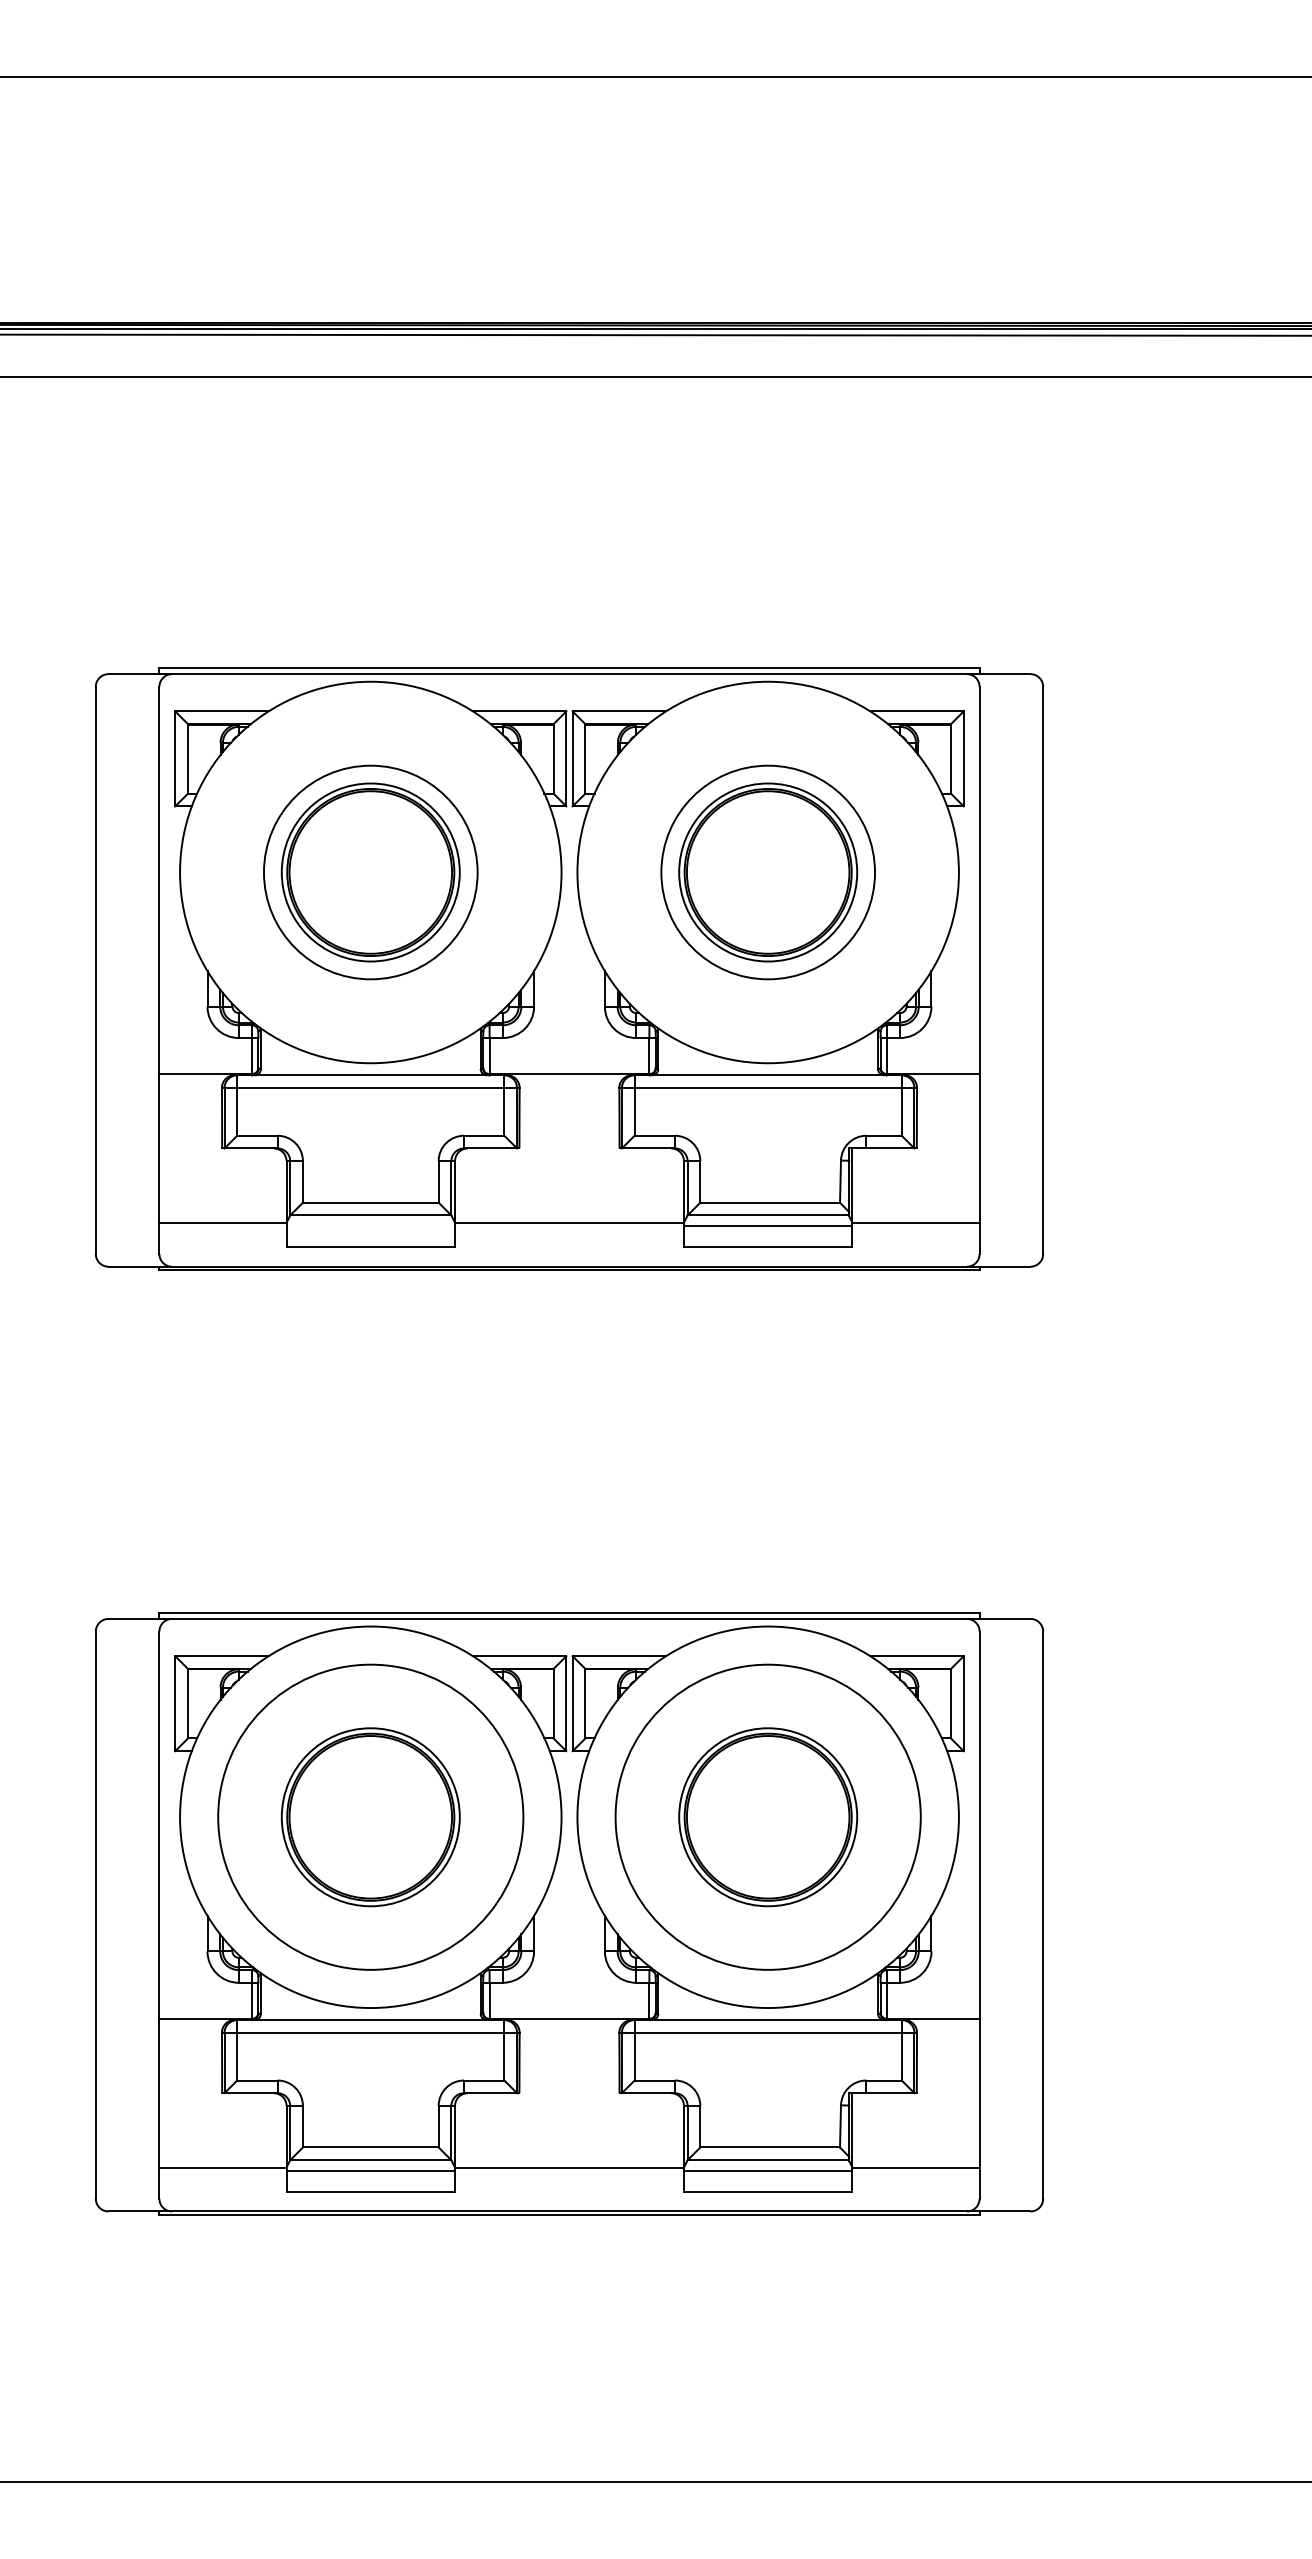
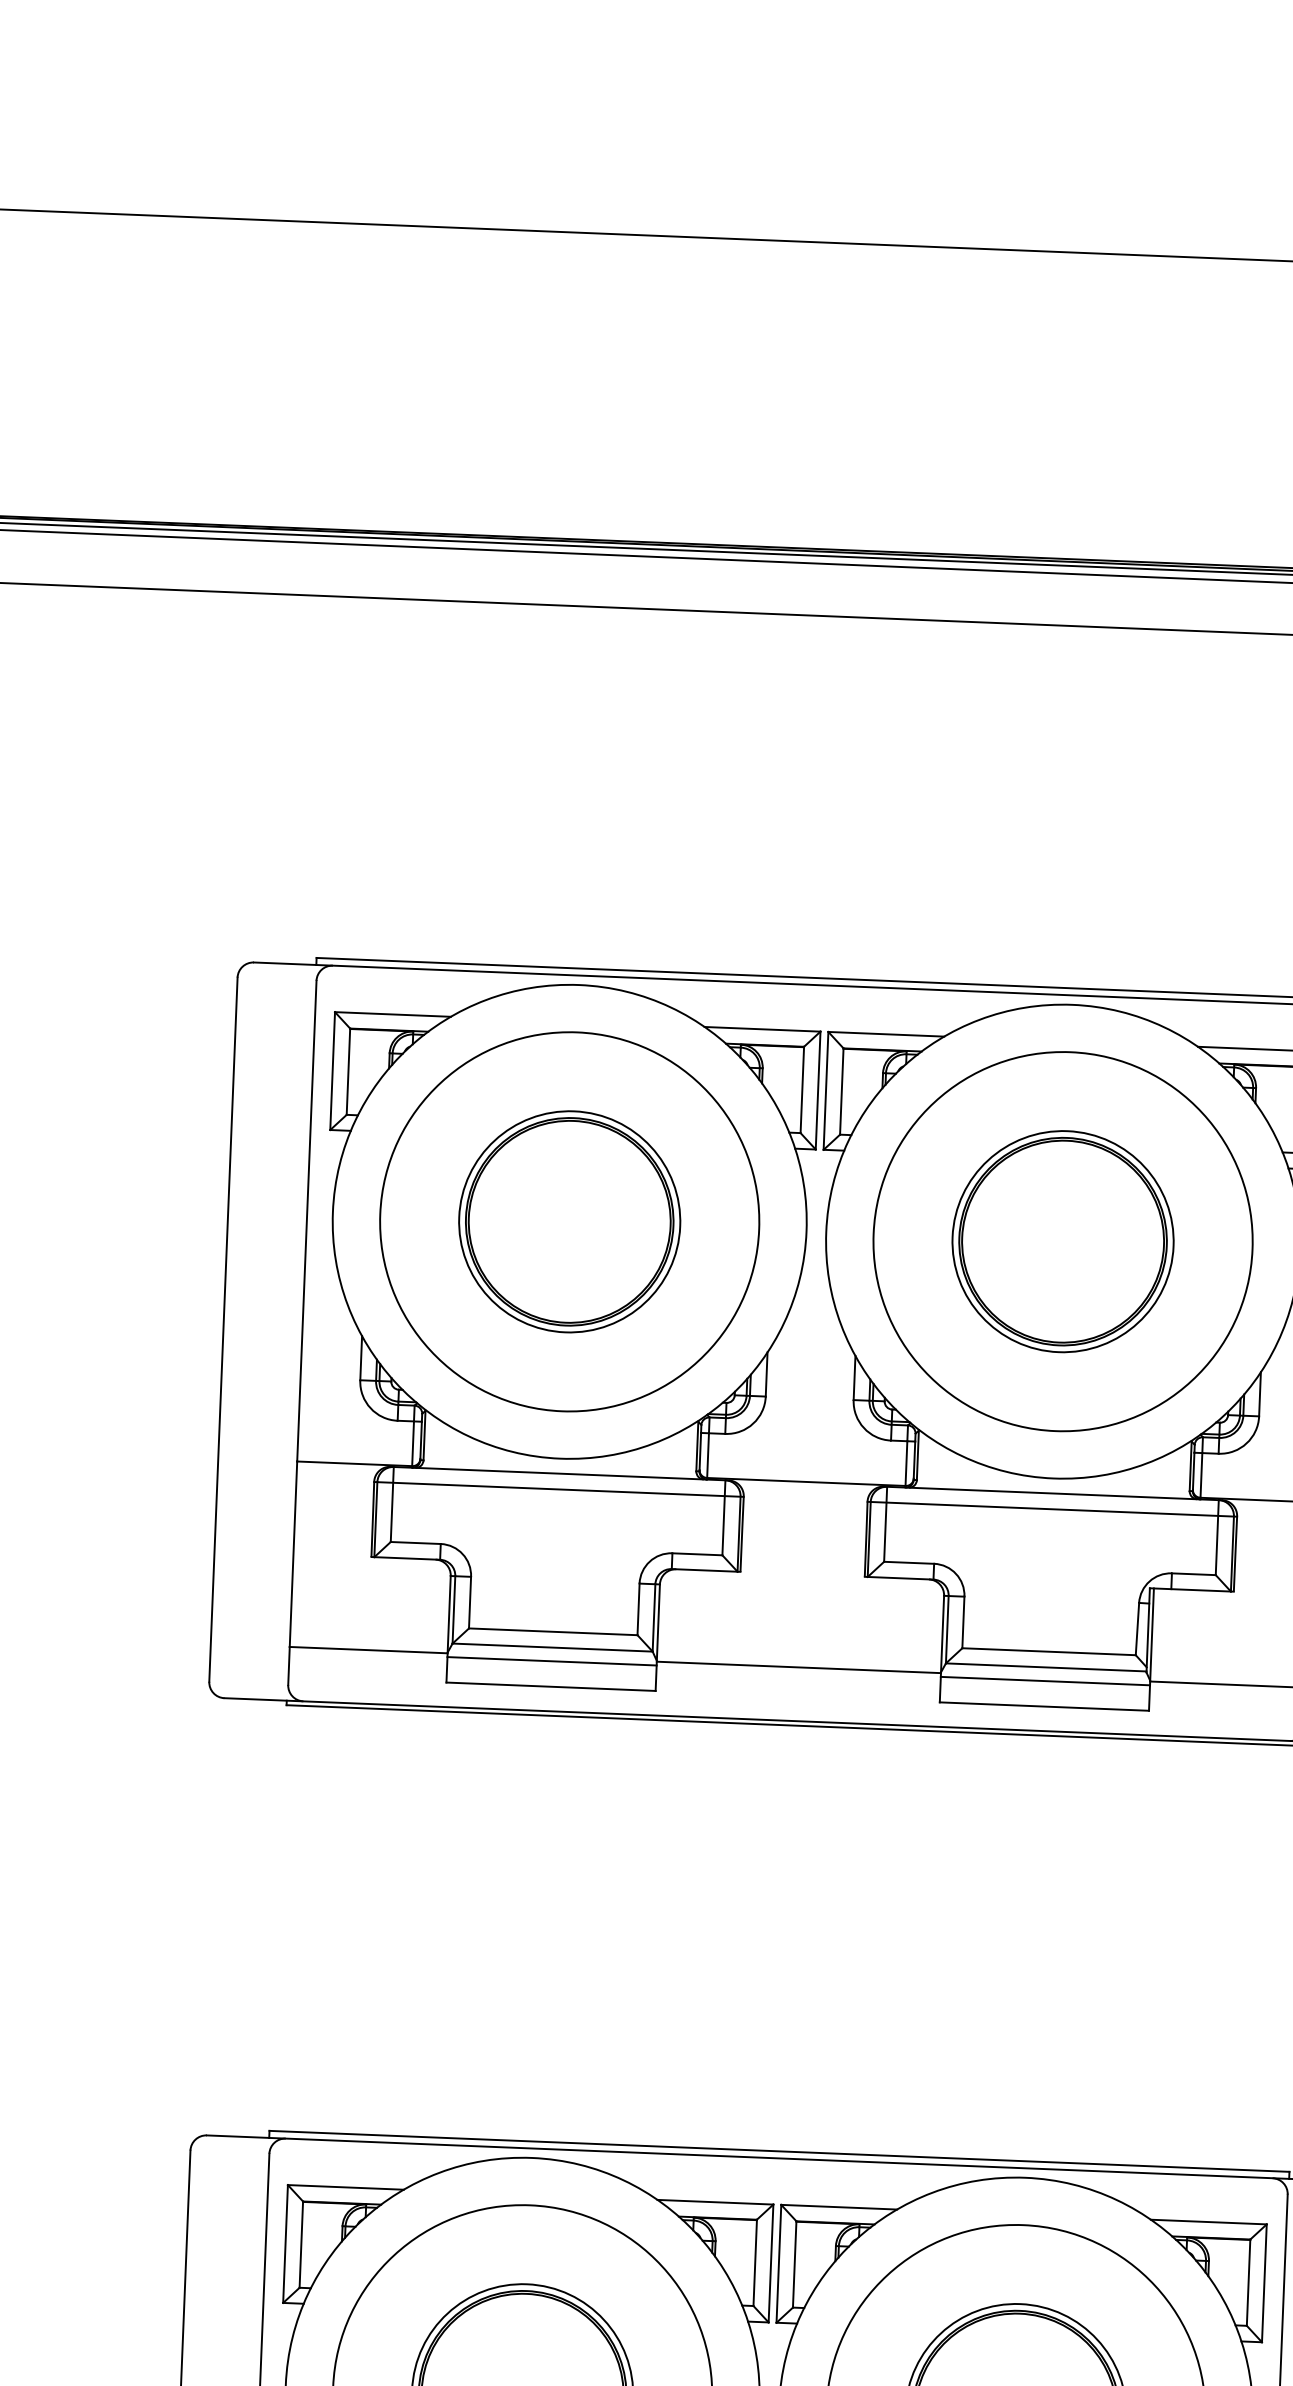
circle: (370, 872) -> (569, 1221), size x1.43
circle: (767, 872) -> (1062, 1241), size x1.43
line: (370, 1226) -> (551, 1661), added

